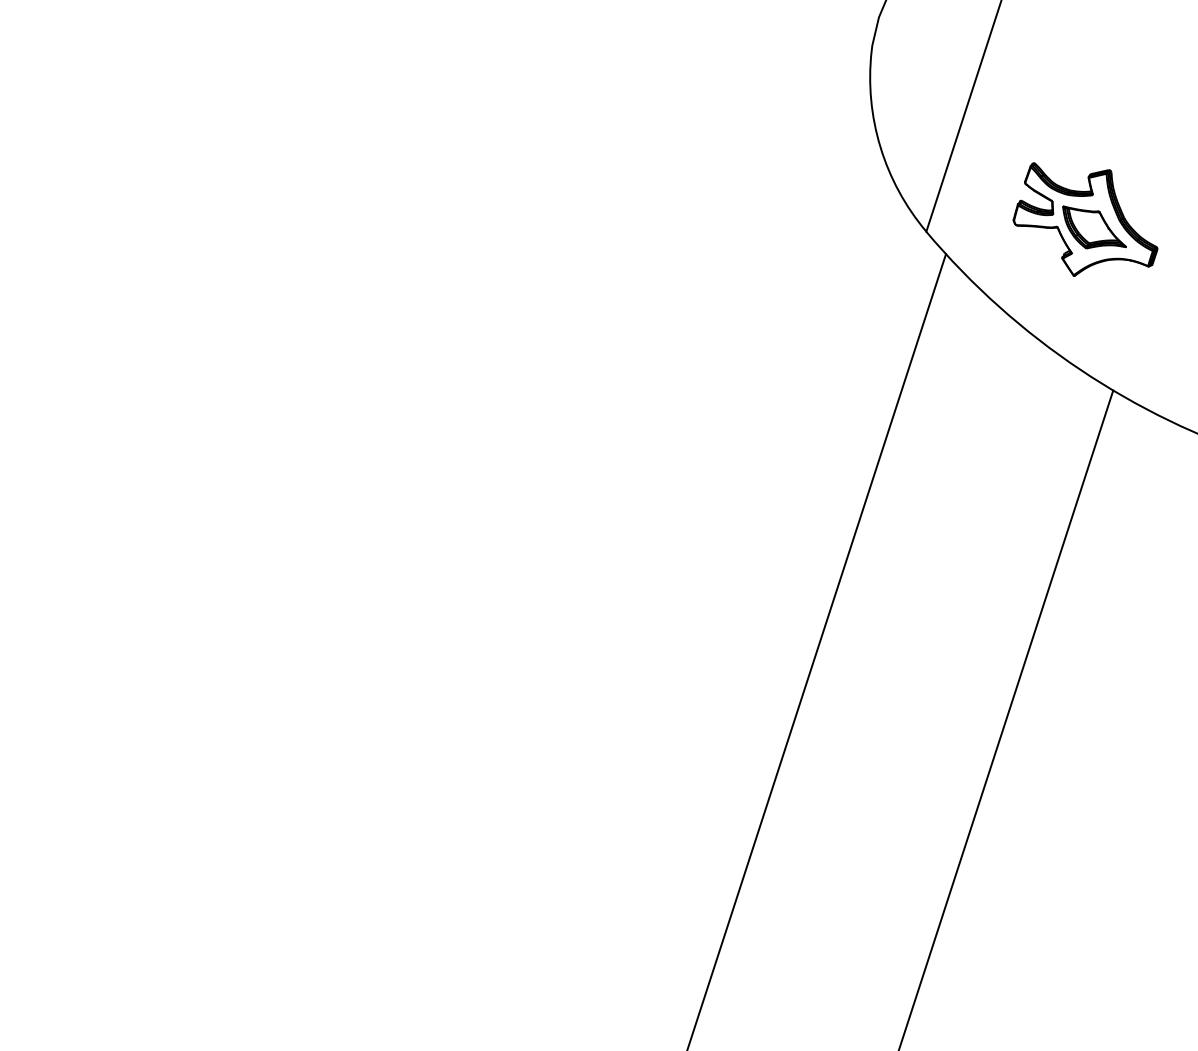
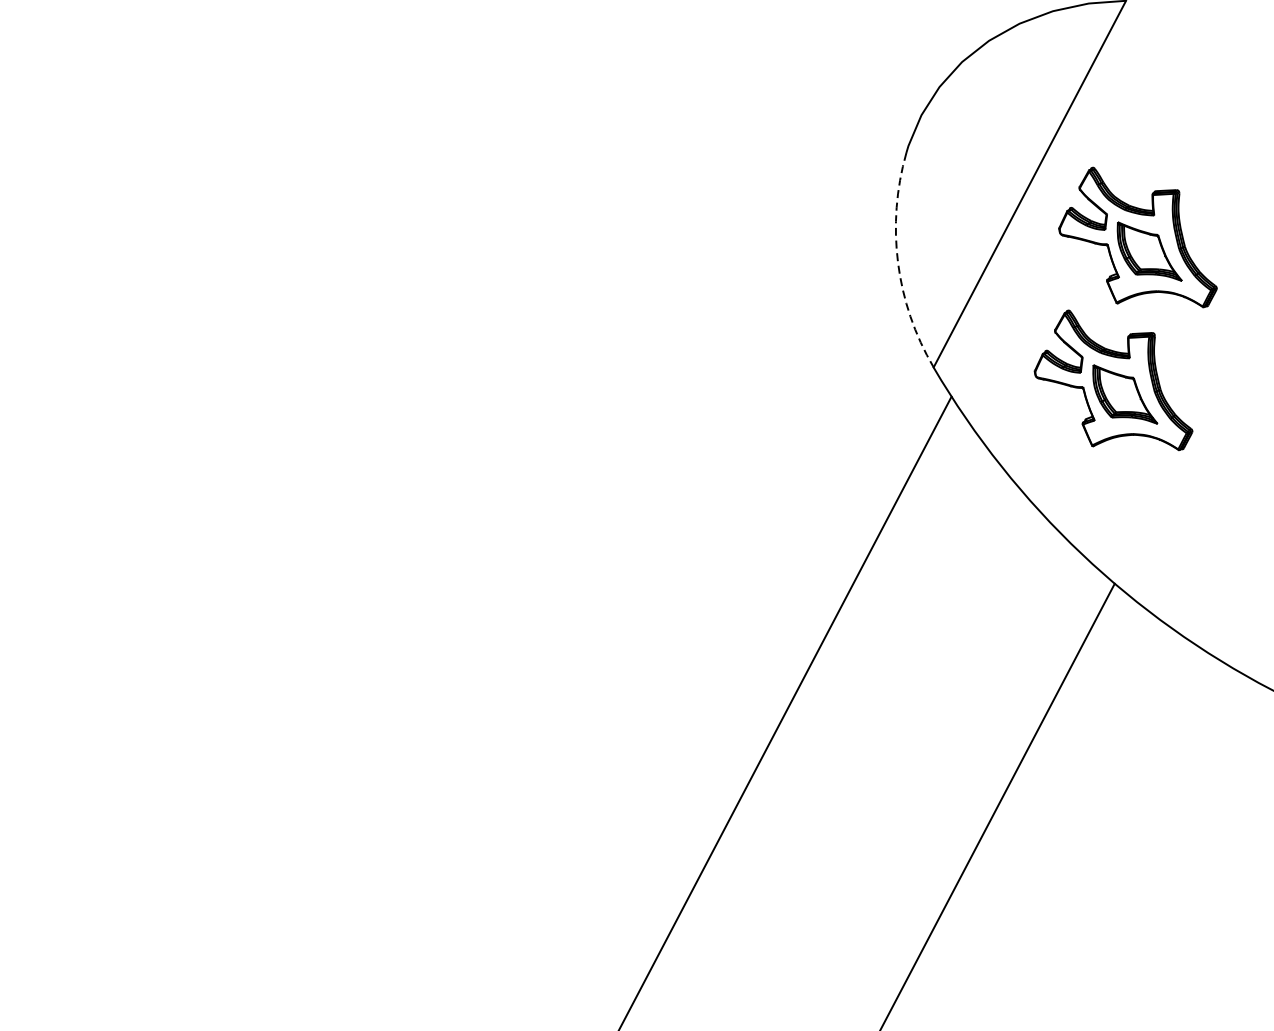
part: (1085, 93) -> (1140, 241), added
arc: (880, 147) -> (897, 263), solid -> dashed

